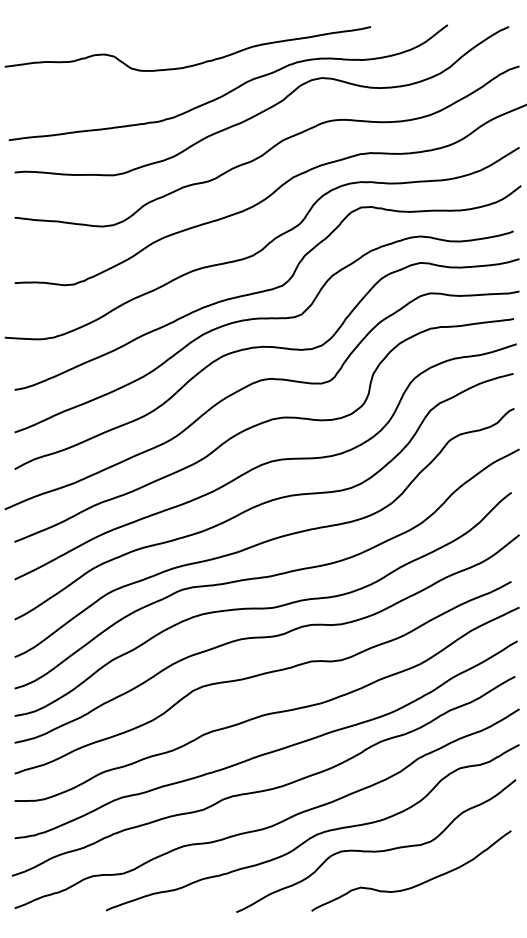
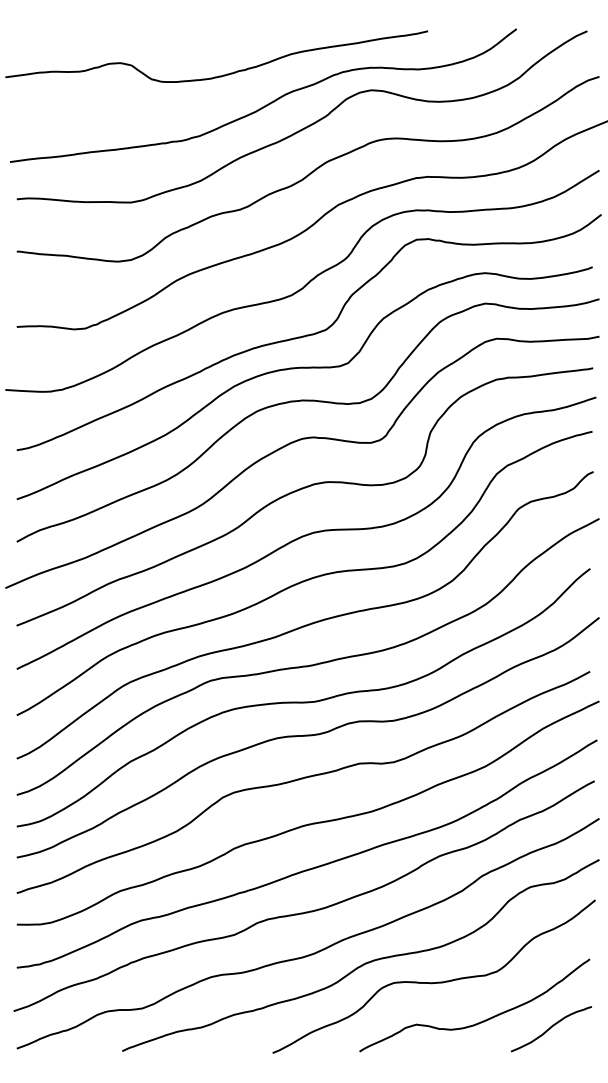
curve: (477, 891) -> (550, 1029), added

